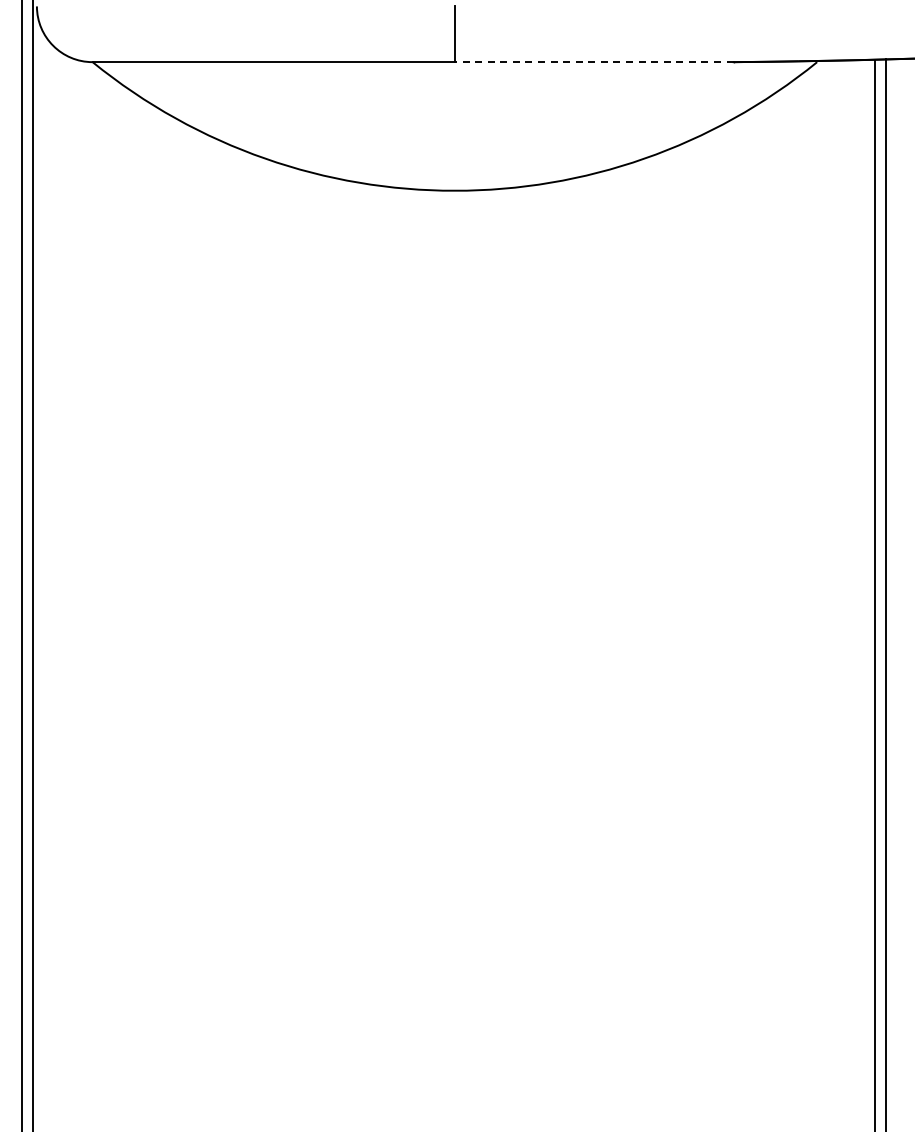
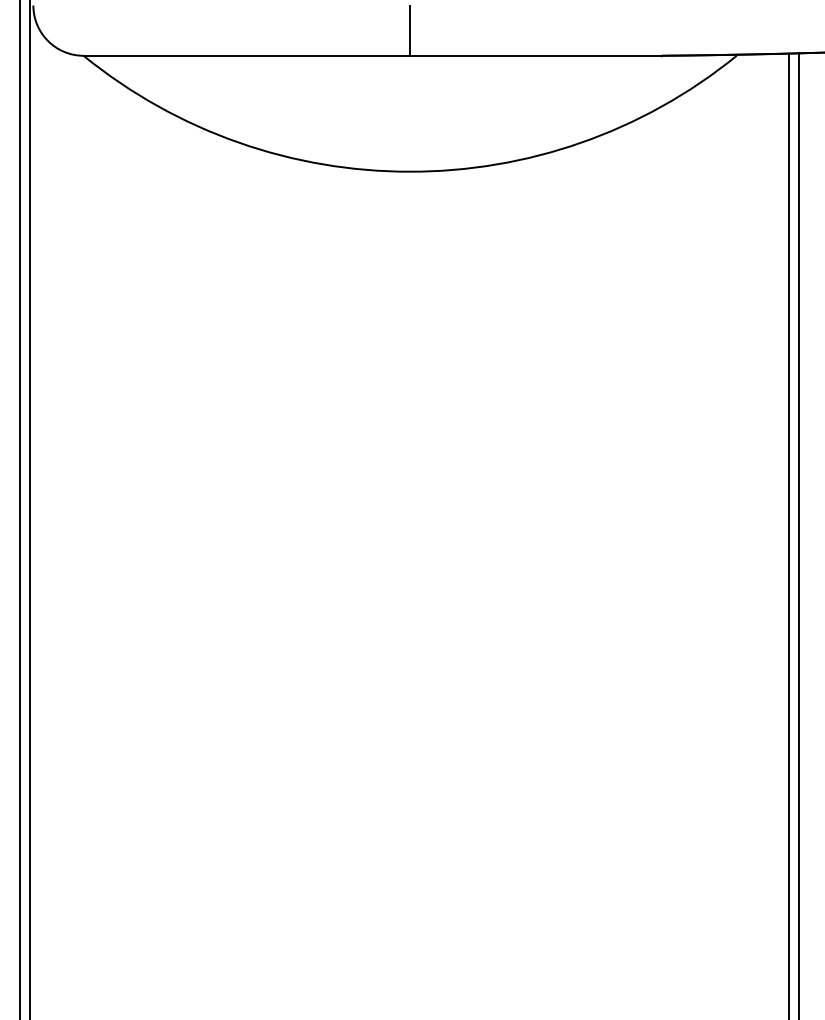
line: (593, 62) -> (535, 56), dashed -> solid

